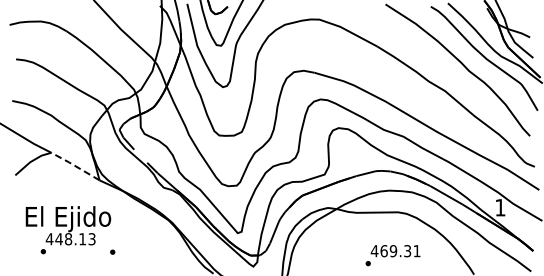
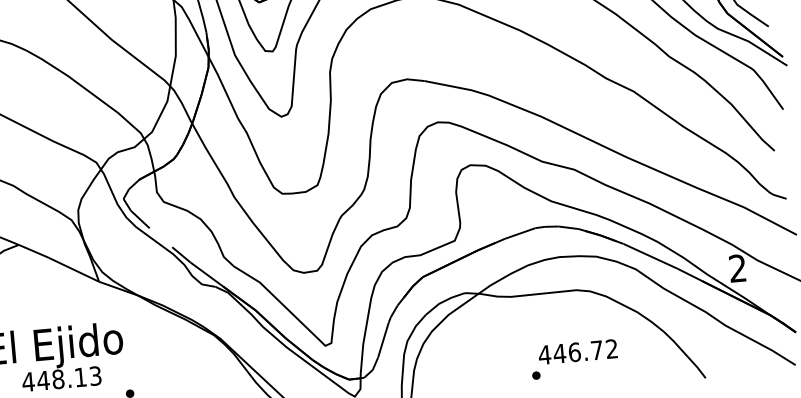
line: (75, 165) -> (58, 261), dashed -> solid
text: (500, 207) -> (737, 268), 1 -> 2
text: (400, 251) -> (585, 351), 469.31 -> 446.72

